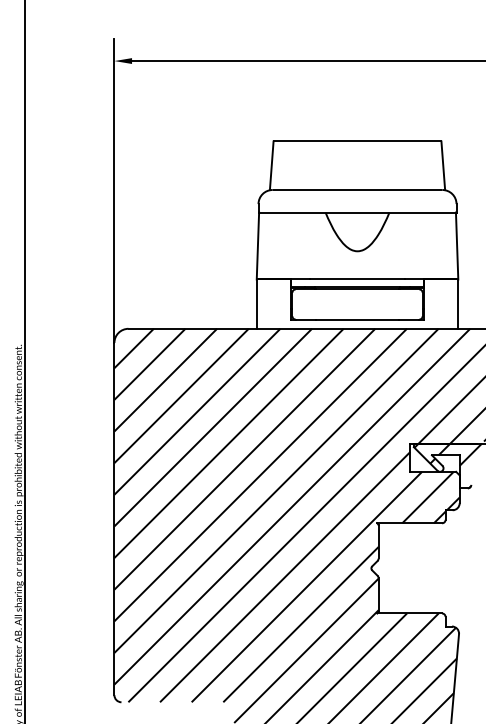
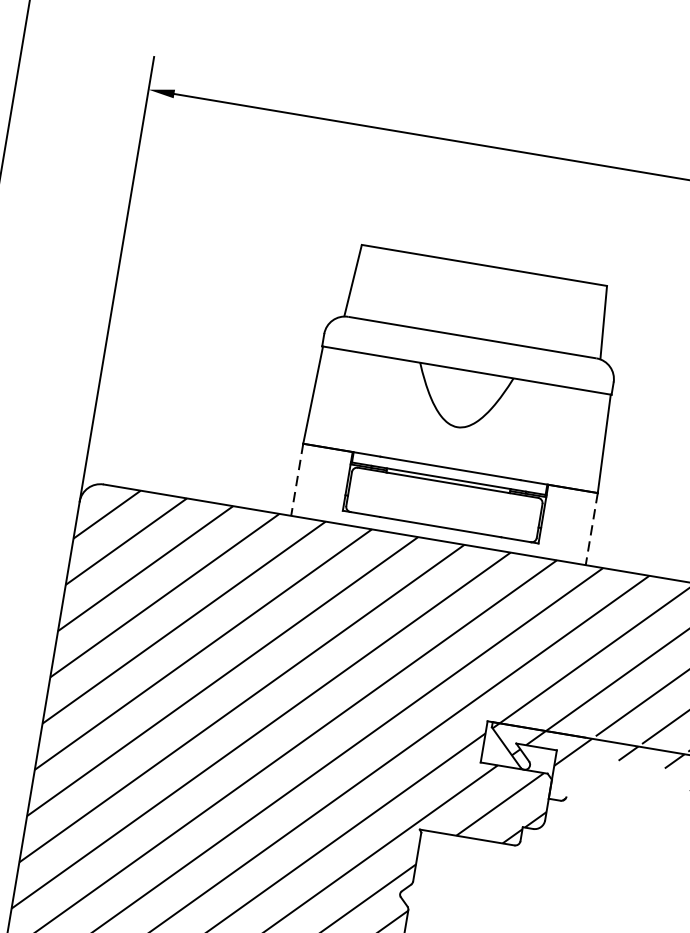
line: (256, 304) -> (296, 480), solid -> dashed
line: (458, 304) -> (591, 529), solid -> dashed

